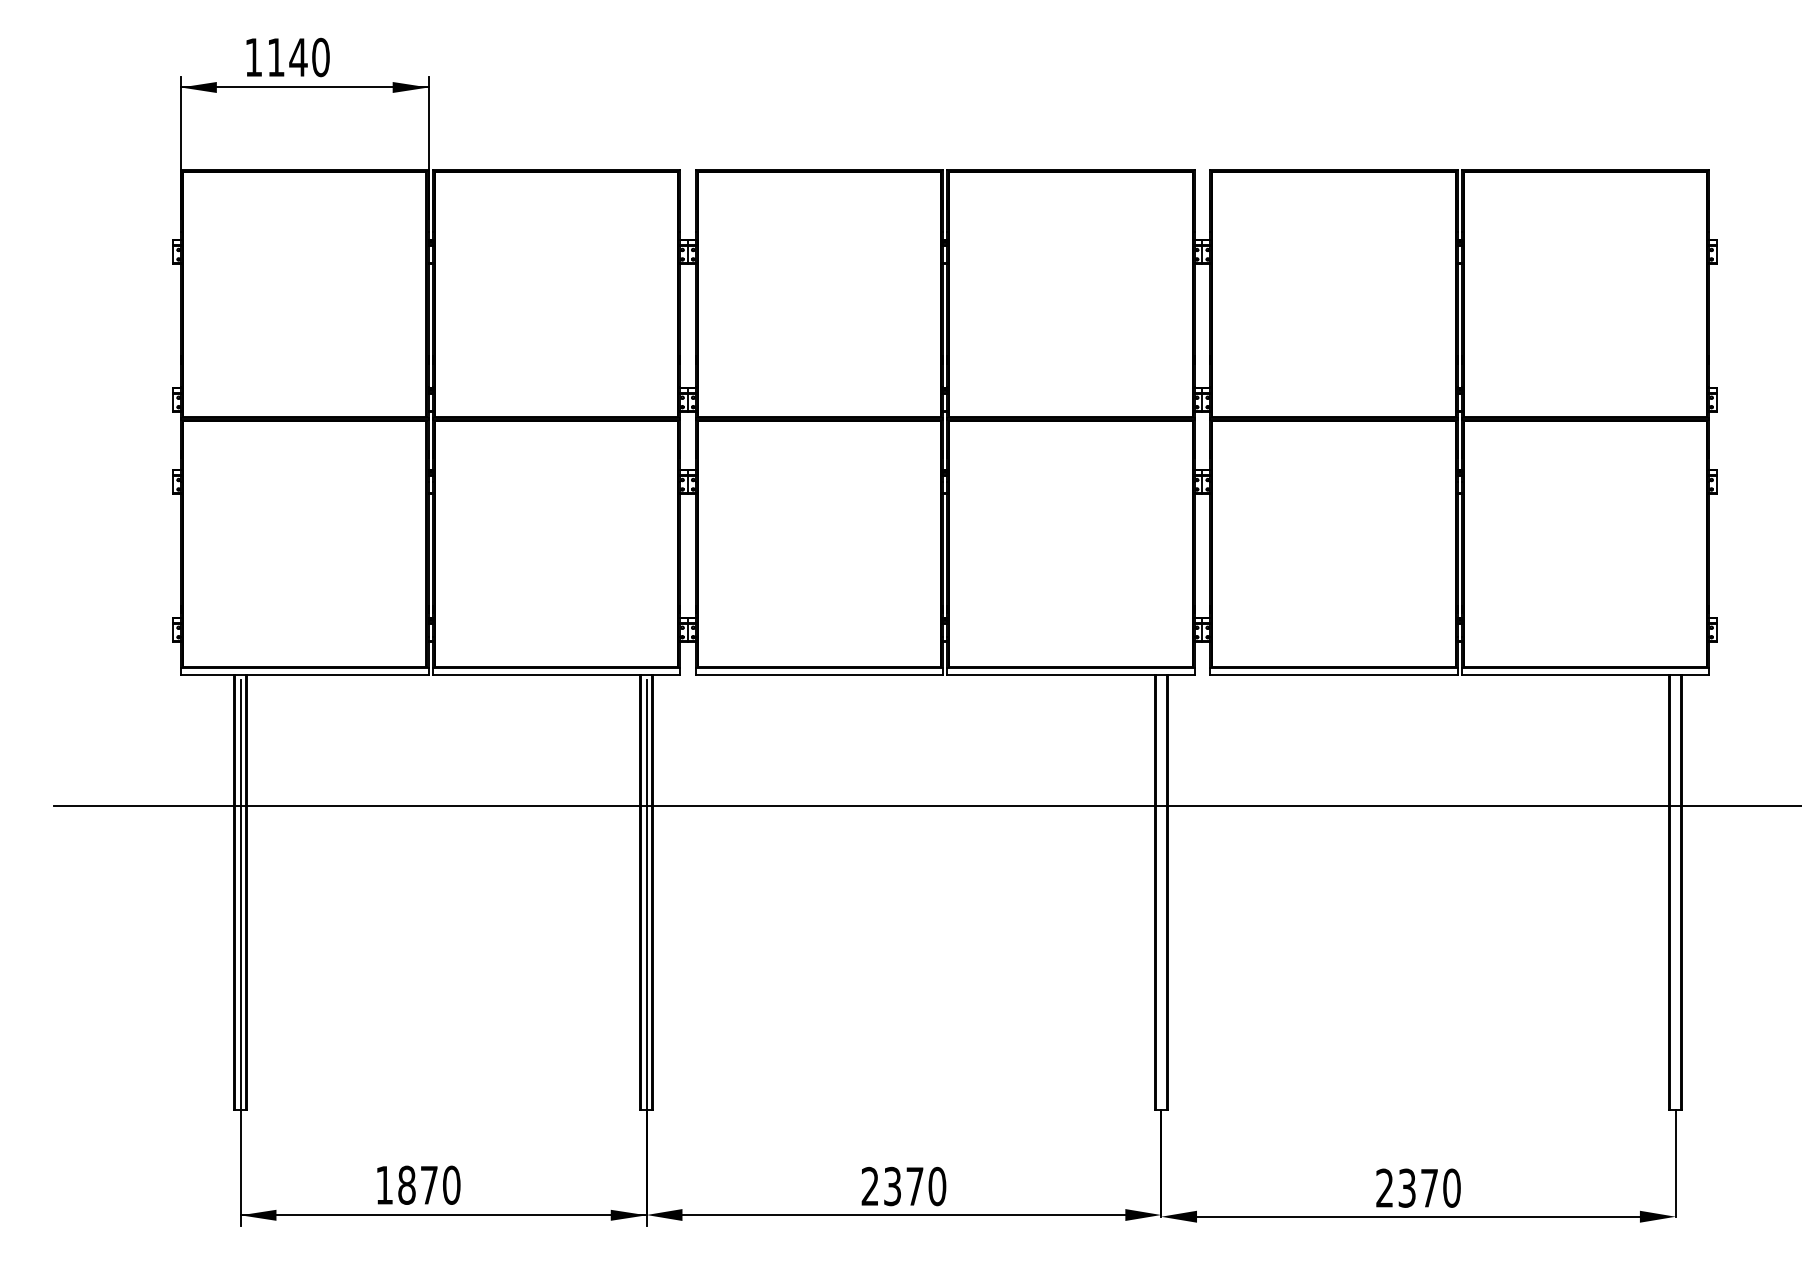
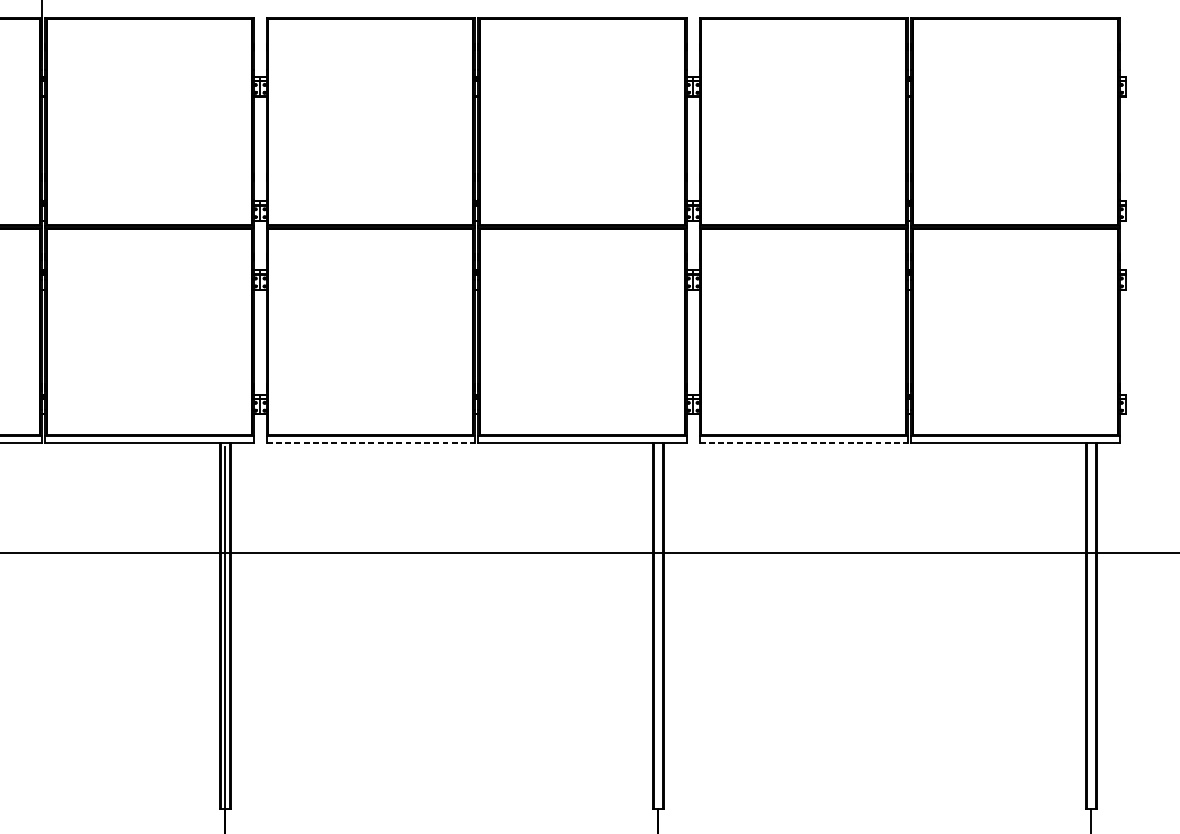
line: (819, 675) -> (370, 442), solid -> dashed
line: (1333, 675) -> (803, 442), solid -> dashed

